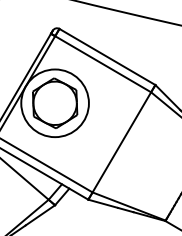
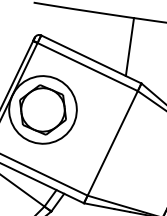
line: (146, 47) -> (129, 46), added

